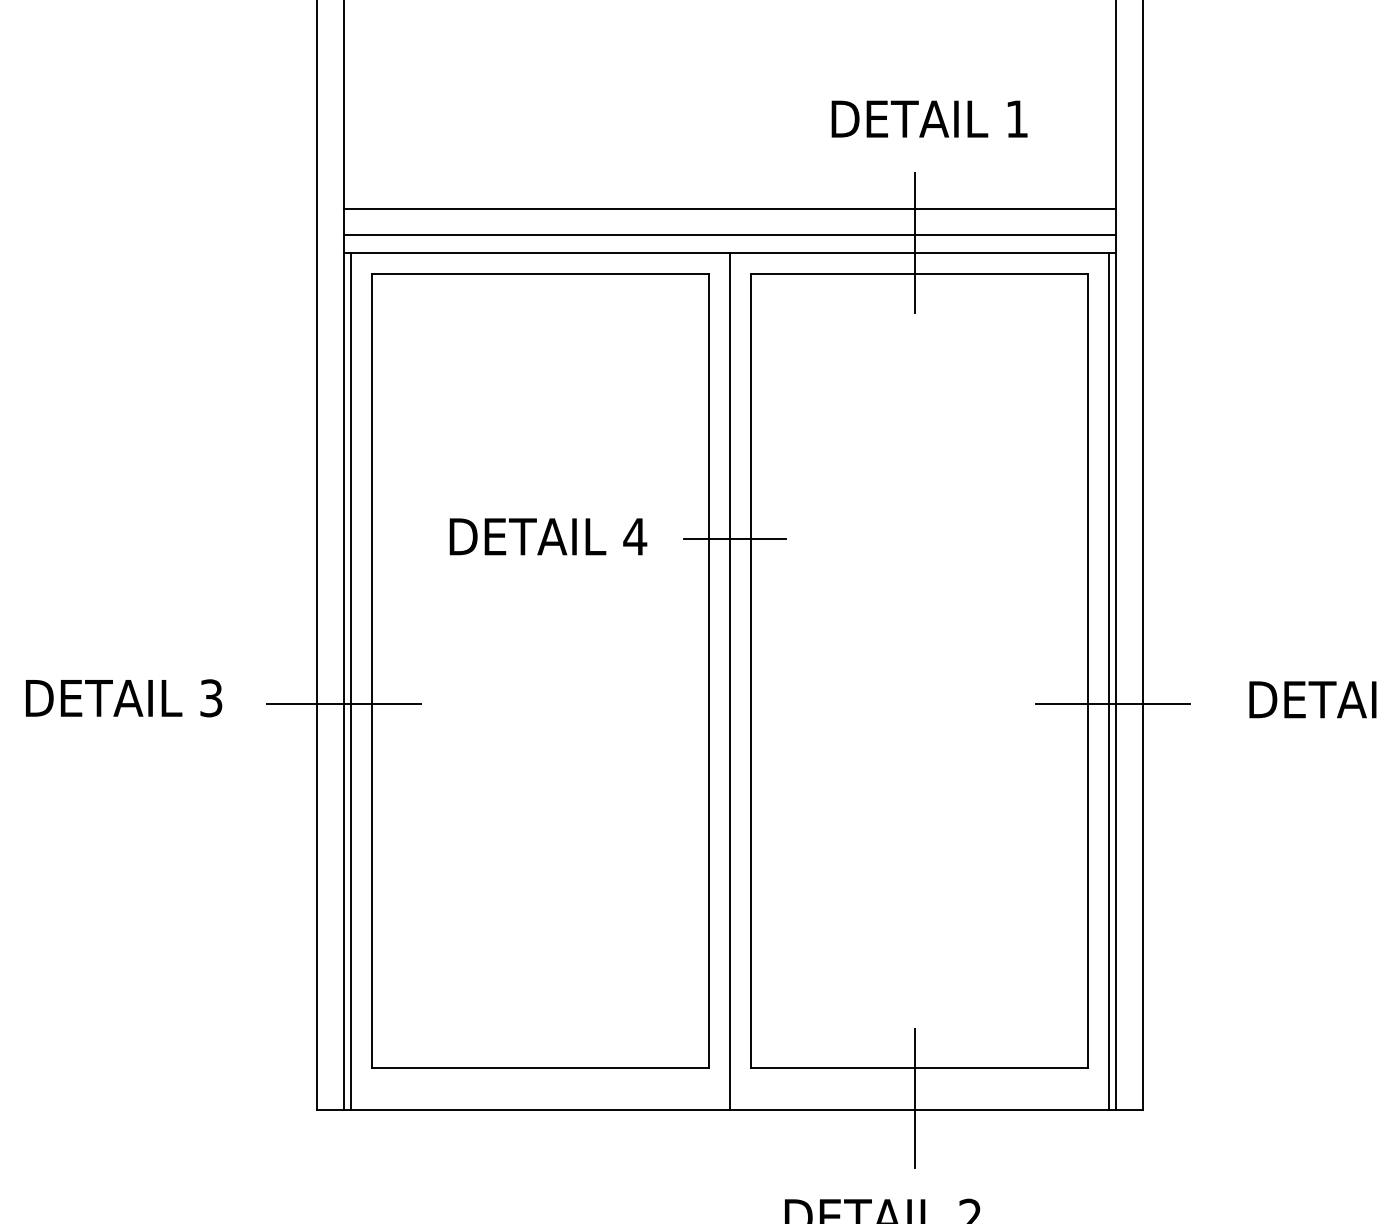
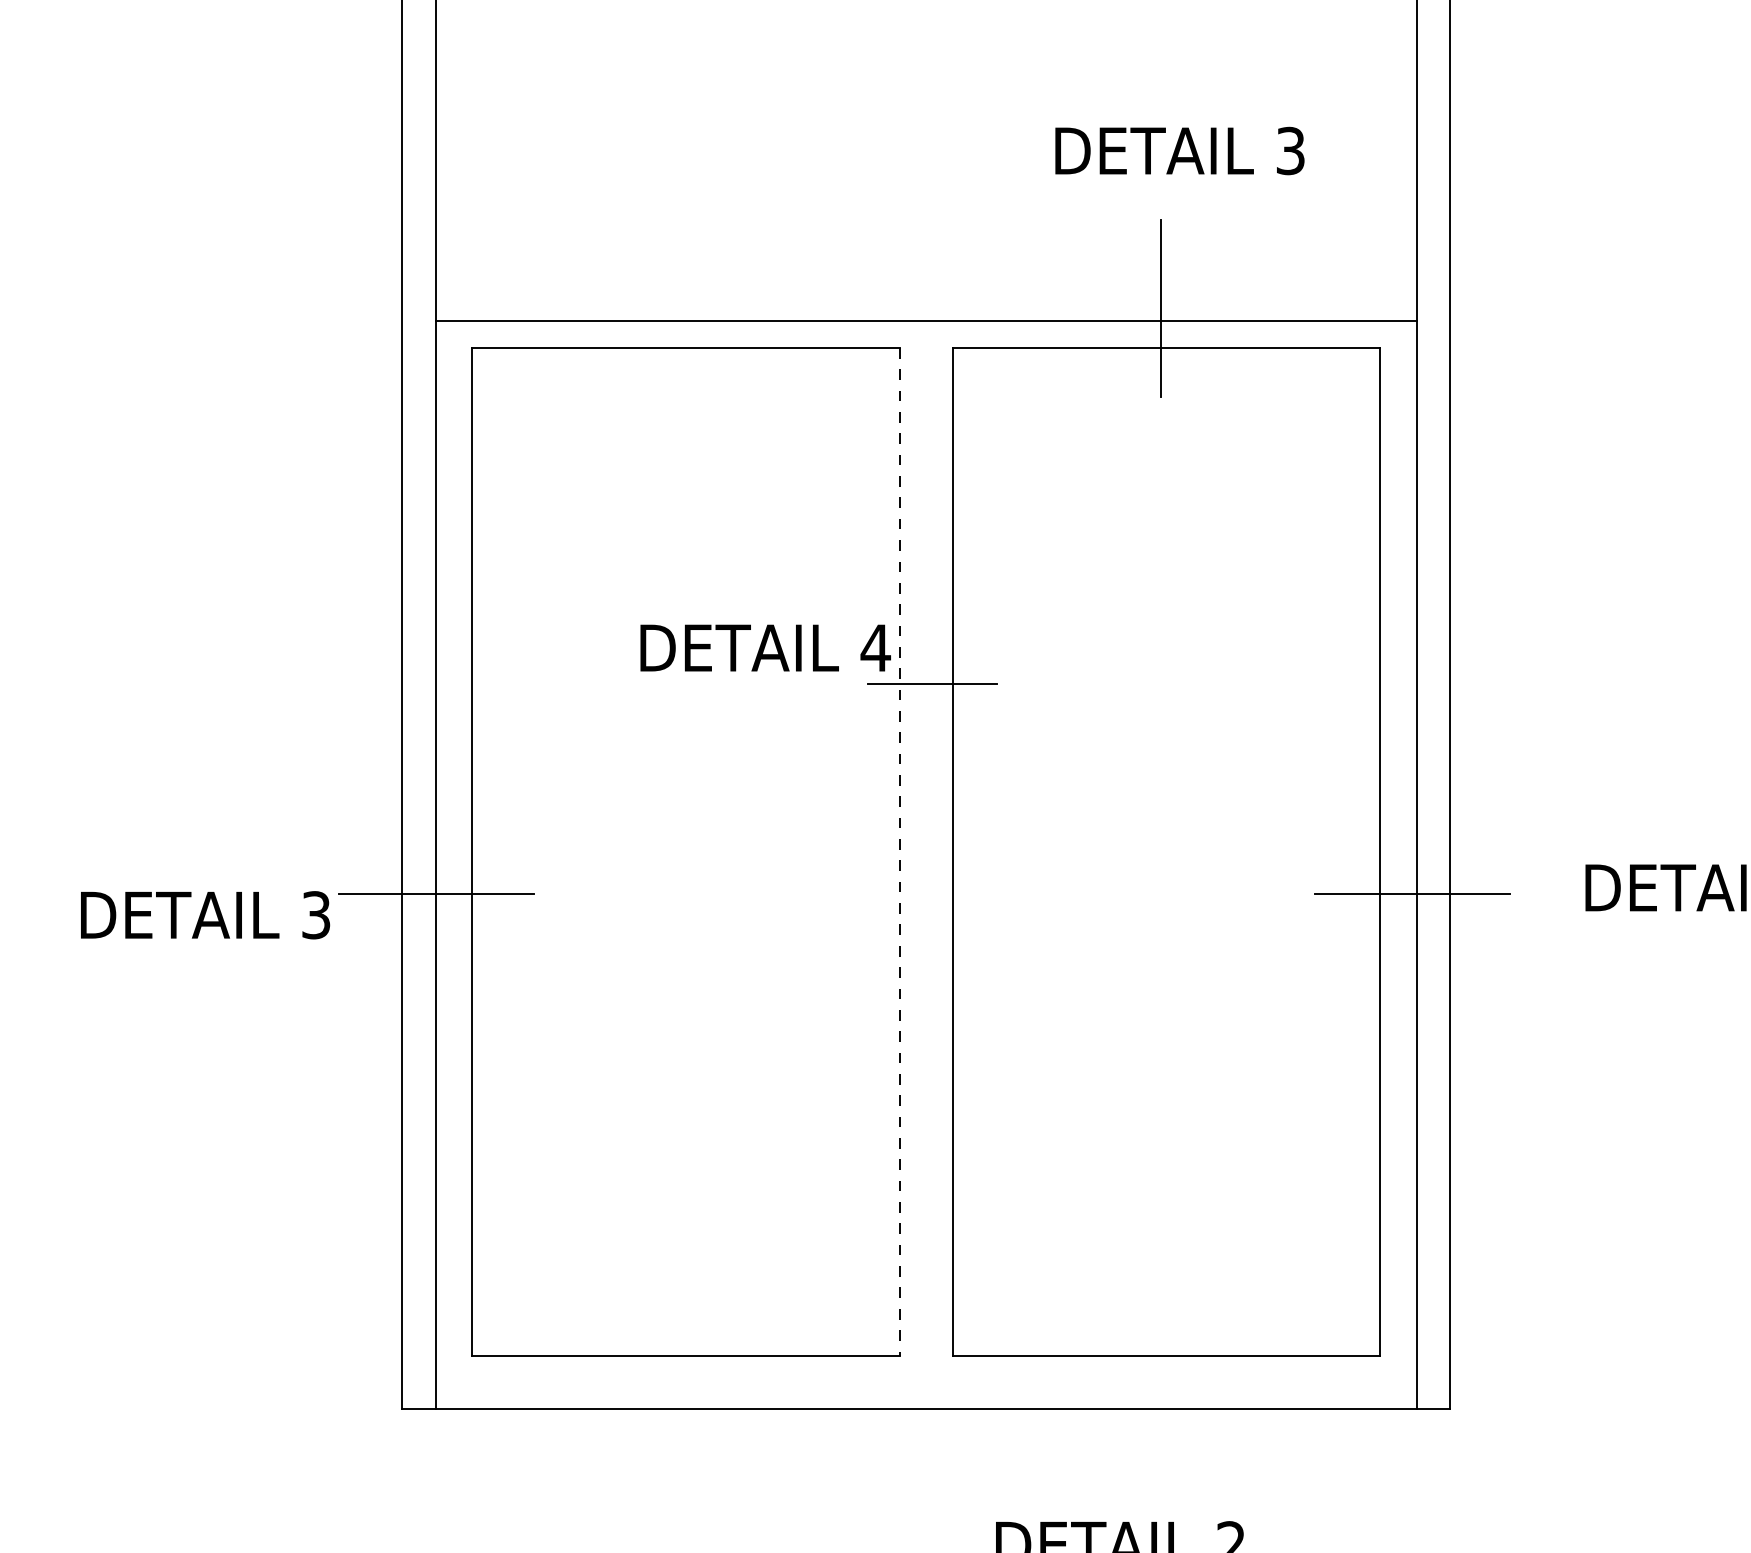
text: (1017, 119) -> (1291, 151), 1 -> 3
line: (729, 208) -> (925, 264), removed
line: (729, 234) -> (925, 297), removed
text: (548, 536) -> (765, 647), moved
line: (708, 671) -> (898, 852), solid -> dashed
line: (351, 681) -> (445, 864), removed
line: (729, 681) -> (925, 864), removed
line: (1108, 681) -> (1406, 864), removed
text: (124, 698) -> (206, 915), moved
line: (914, 1098) -> (1160, 1393), removed

